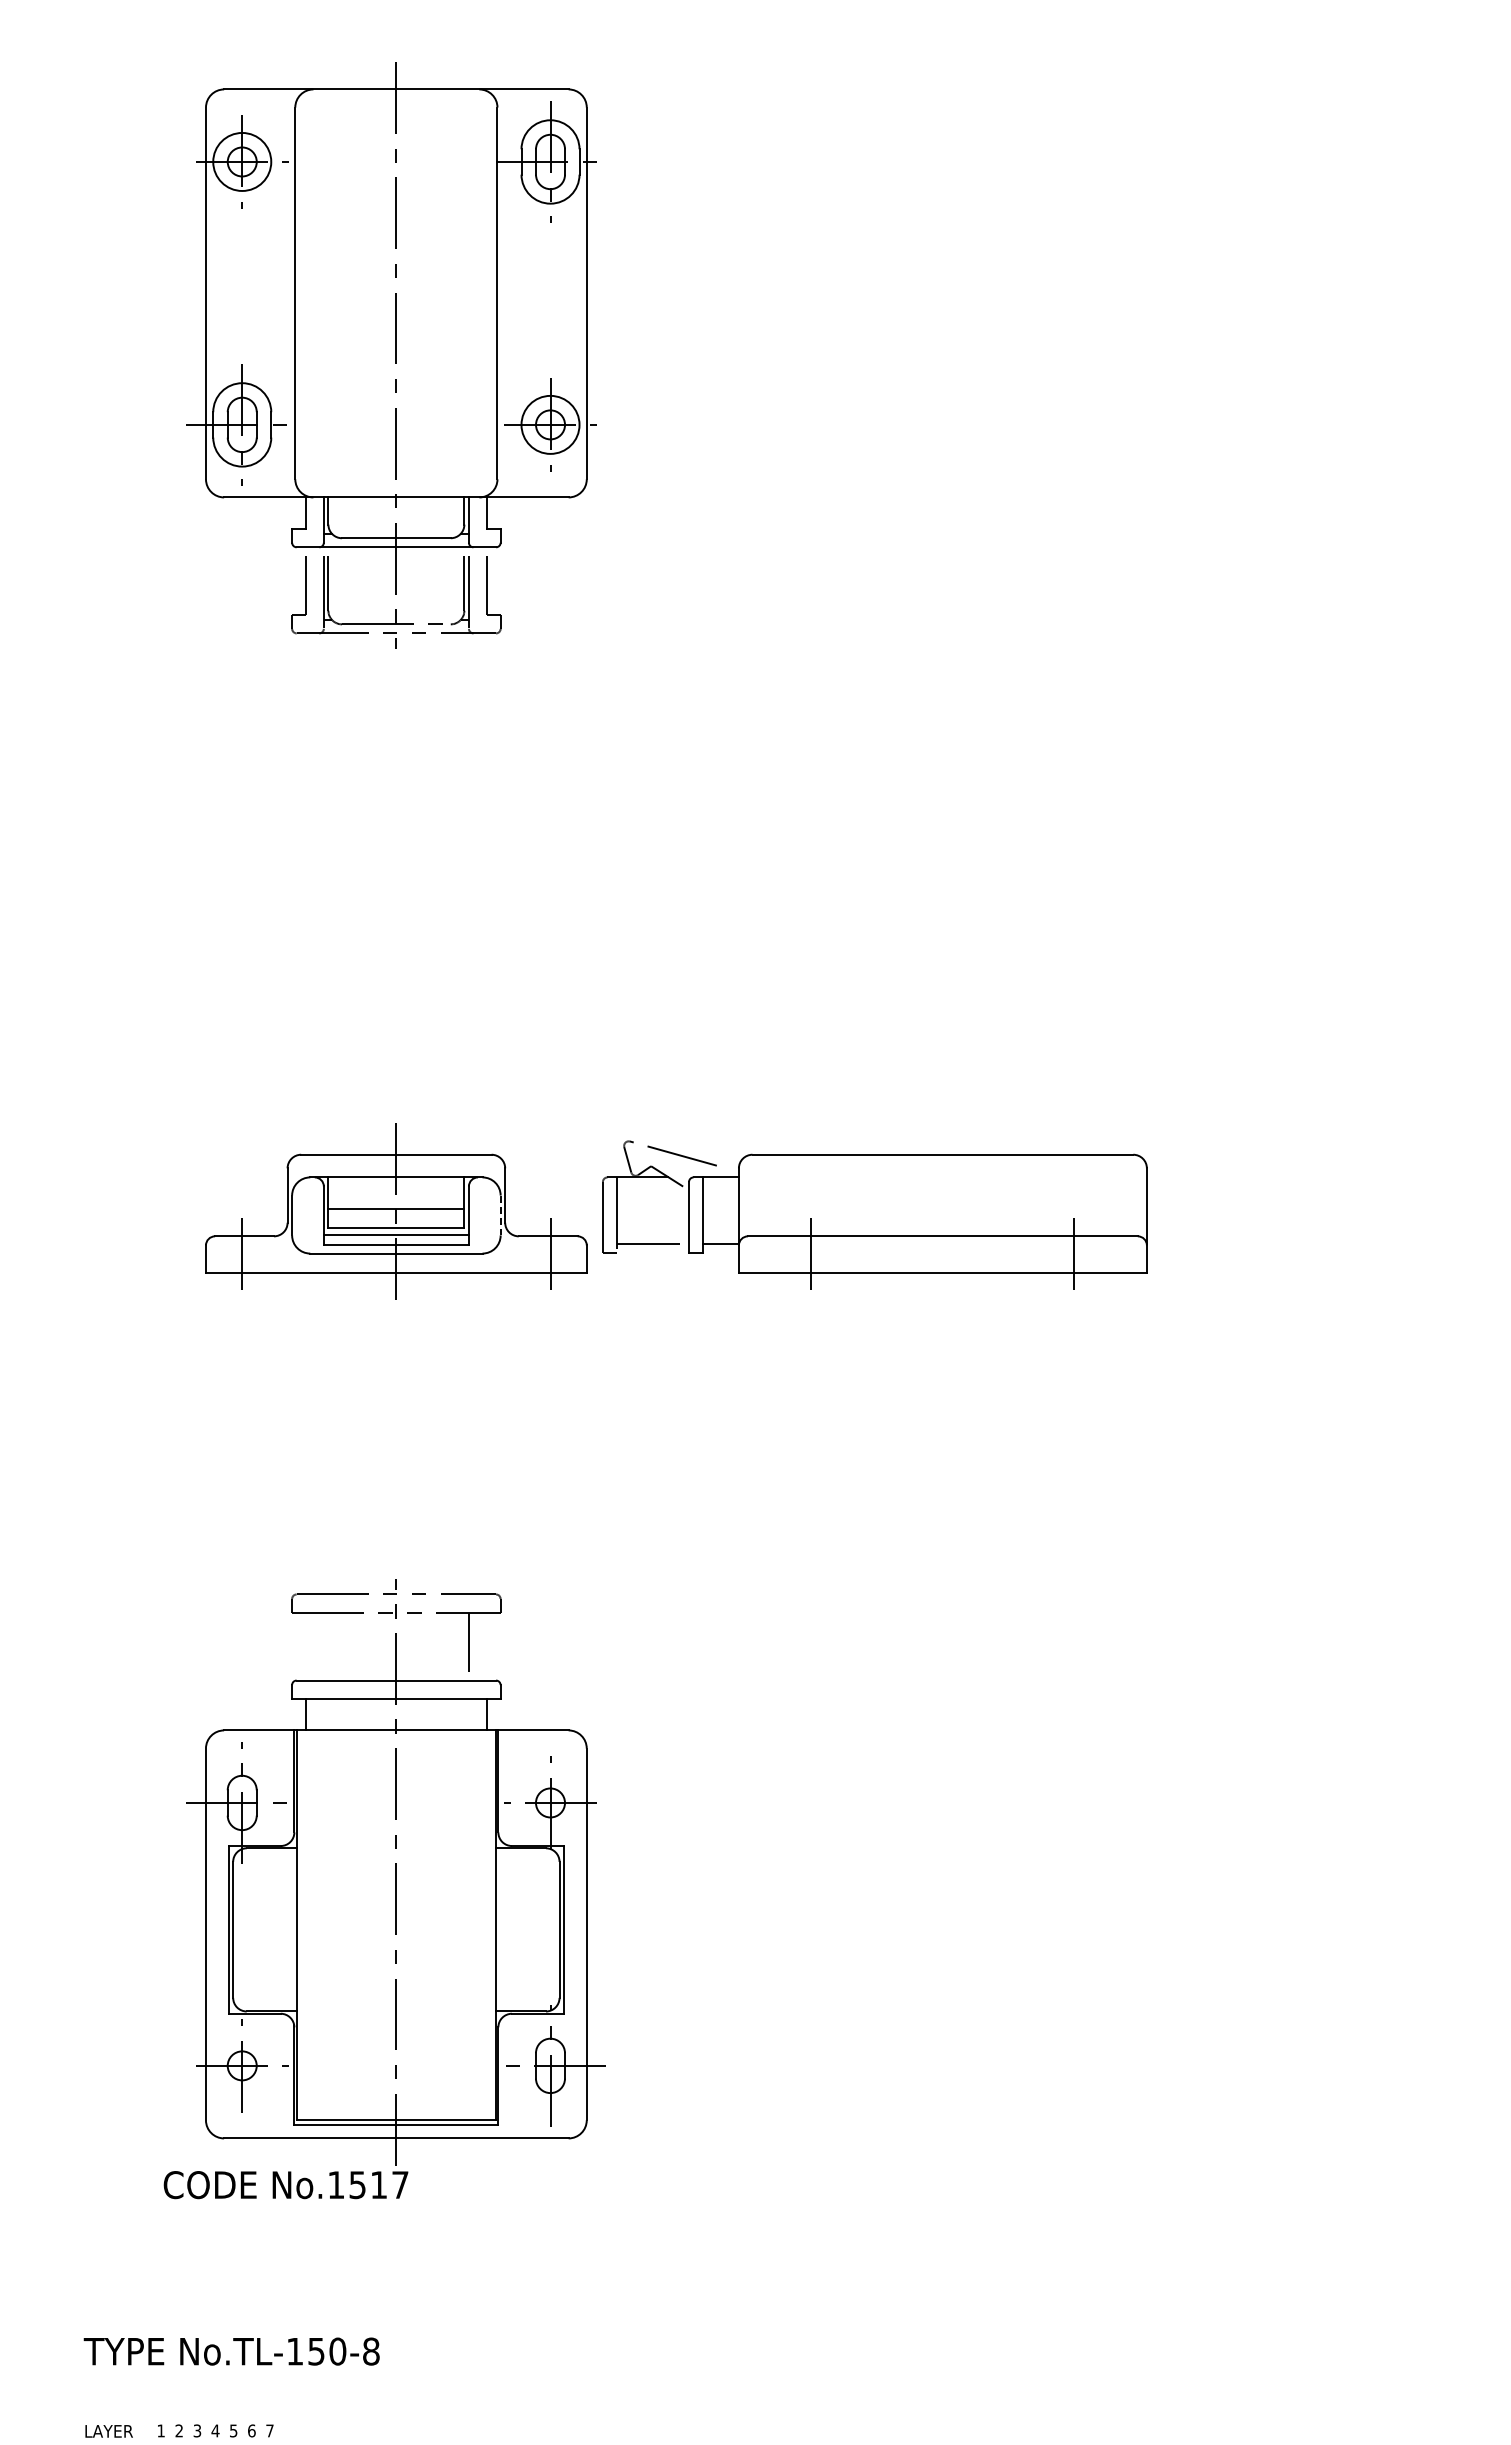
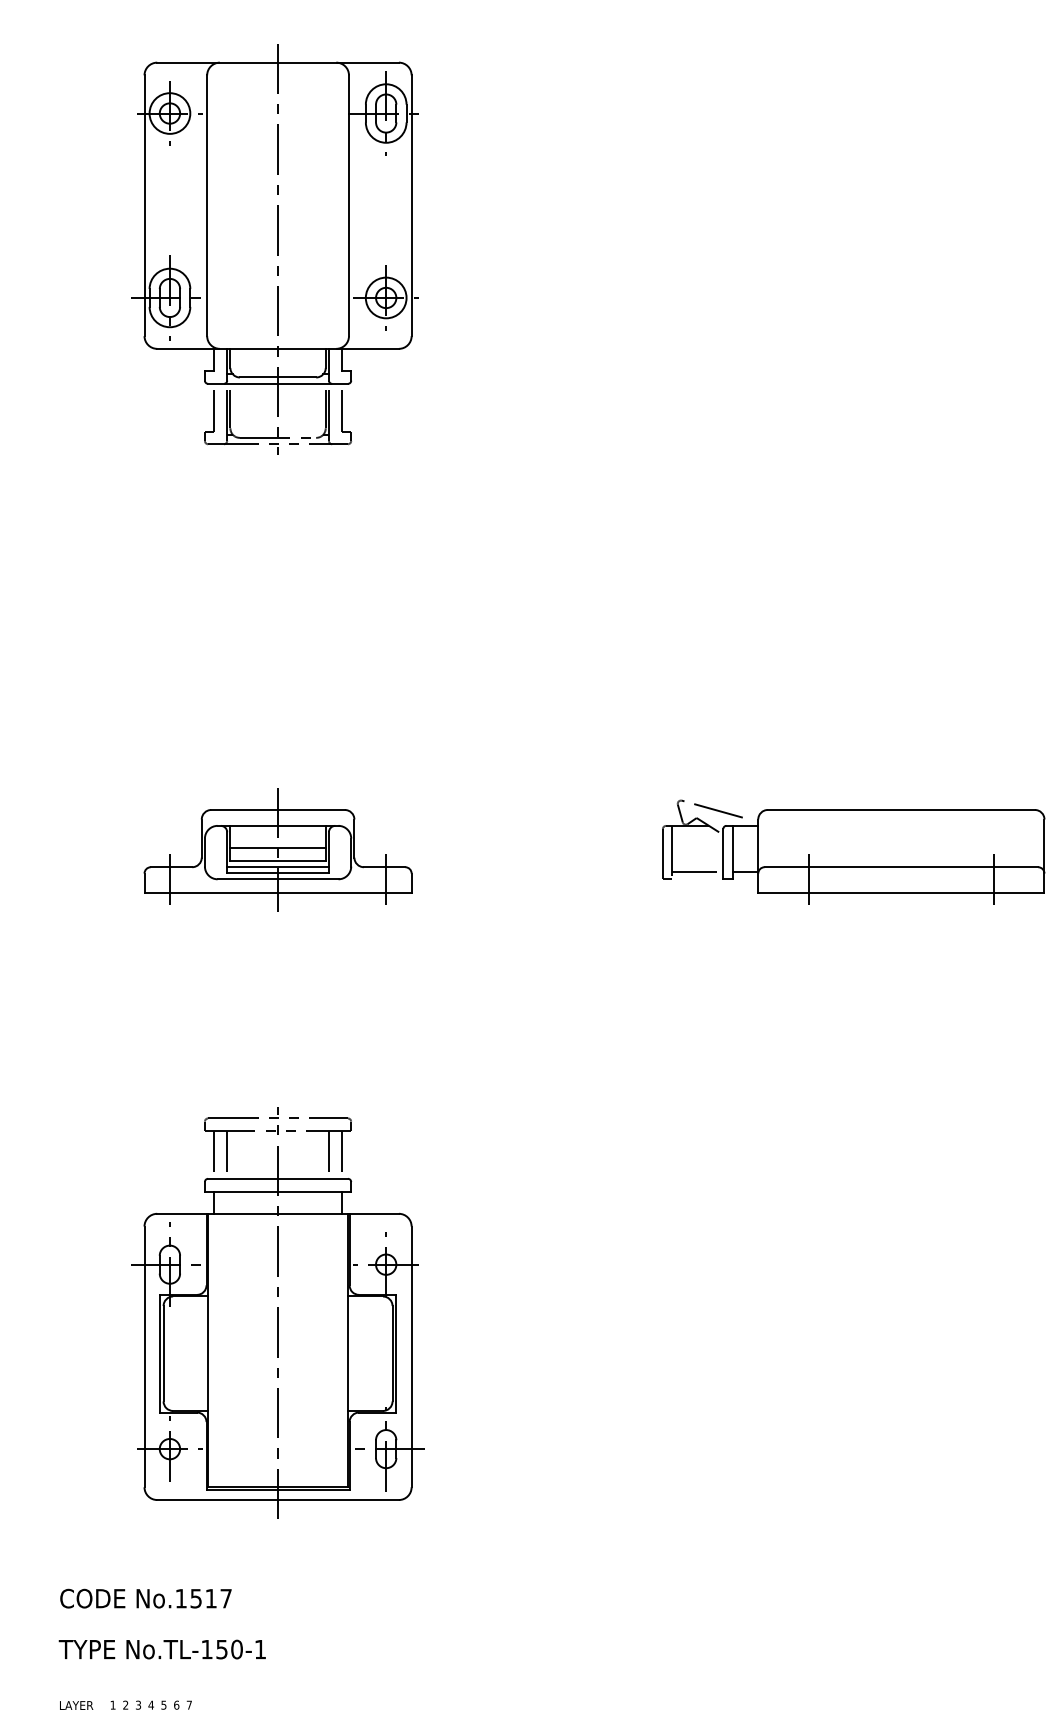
part: (874, 1214) -> (853, 851), moved
line: (500, 1215) -> (351, 852), dashed -> solid
line: (305, 1641) -> (214, 1151), added
line: (323, 1641) -> (226, 1151), added
line: (487, 1641) -> (341, 1151), added
text: (285, 2185) -> (145, 1598), moved
text: (371, 2351) -> (260, 1649), No.TL-150-8 -> No.TL-150-1

